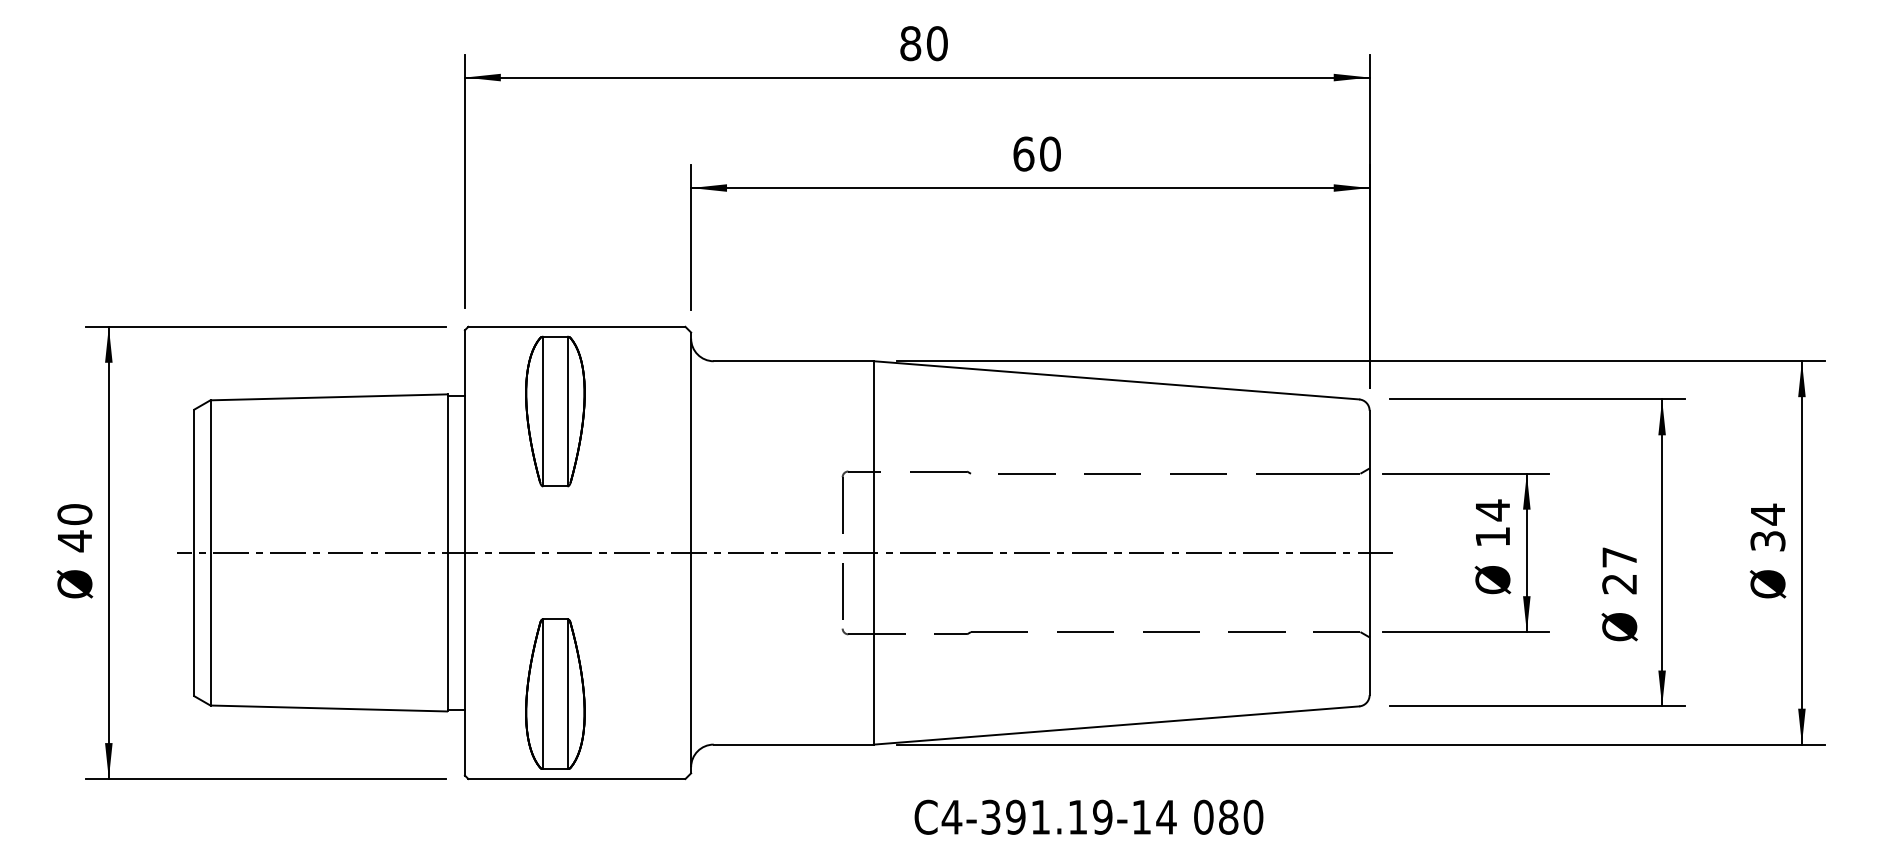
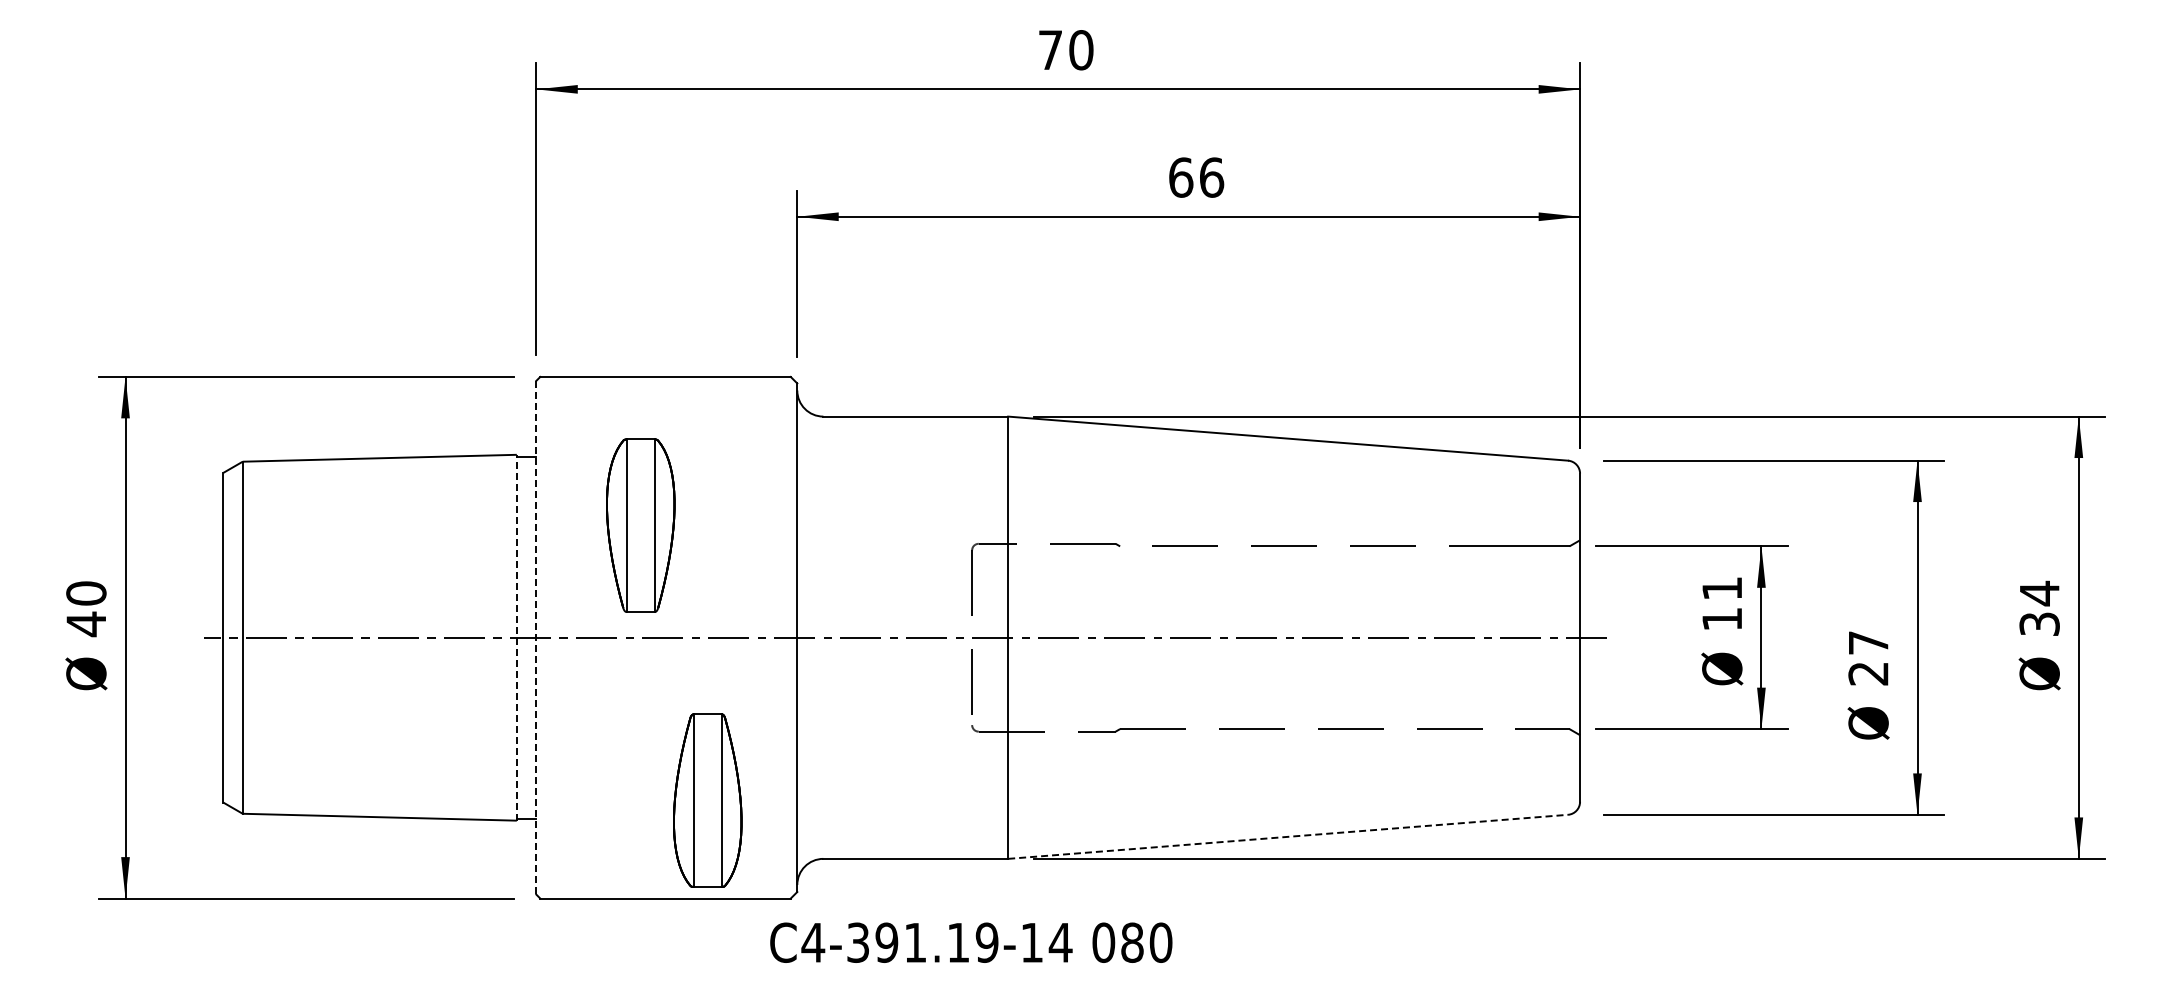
text: (910, 43) -> (1050, 50), 80 -> 70
text: (1050, 153) -> (1211, 177), 60 -> 66
part: (555, 411) -> (640, 525), moved
text: (1492, 510) -> (1721, 588), 14 -> 11
line: (447, 552) -> (516, 637), solid -> dashed
line: (465, 552) -> (536, 637), solid -> dashed
part: (555, 694) -> (707, 800), moved
line: (1116, 725) -> (1288, 836), solid -> dashed
text: (1089, 817) -> (971, 942), moved

